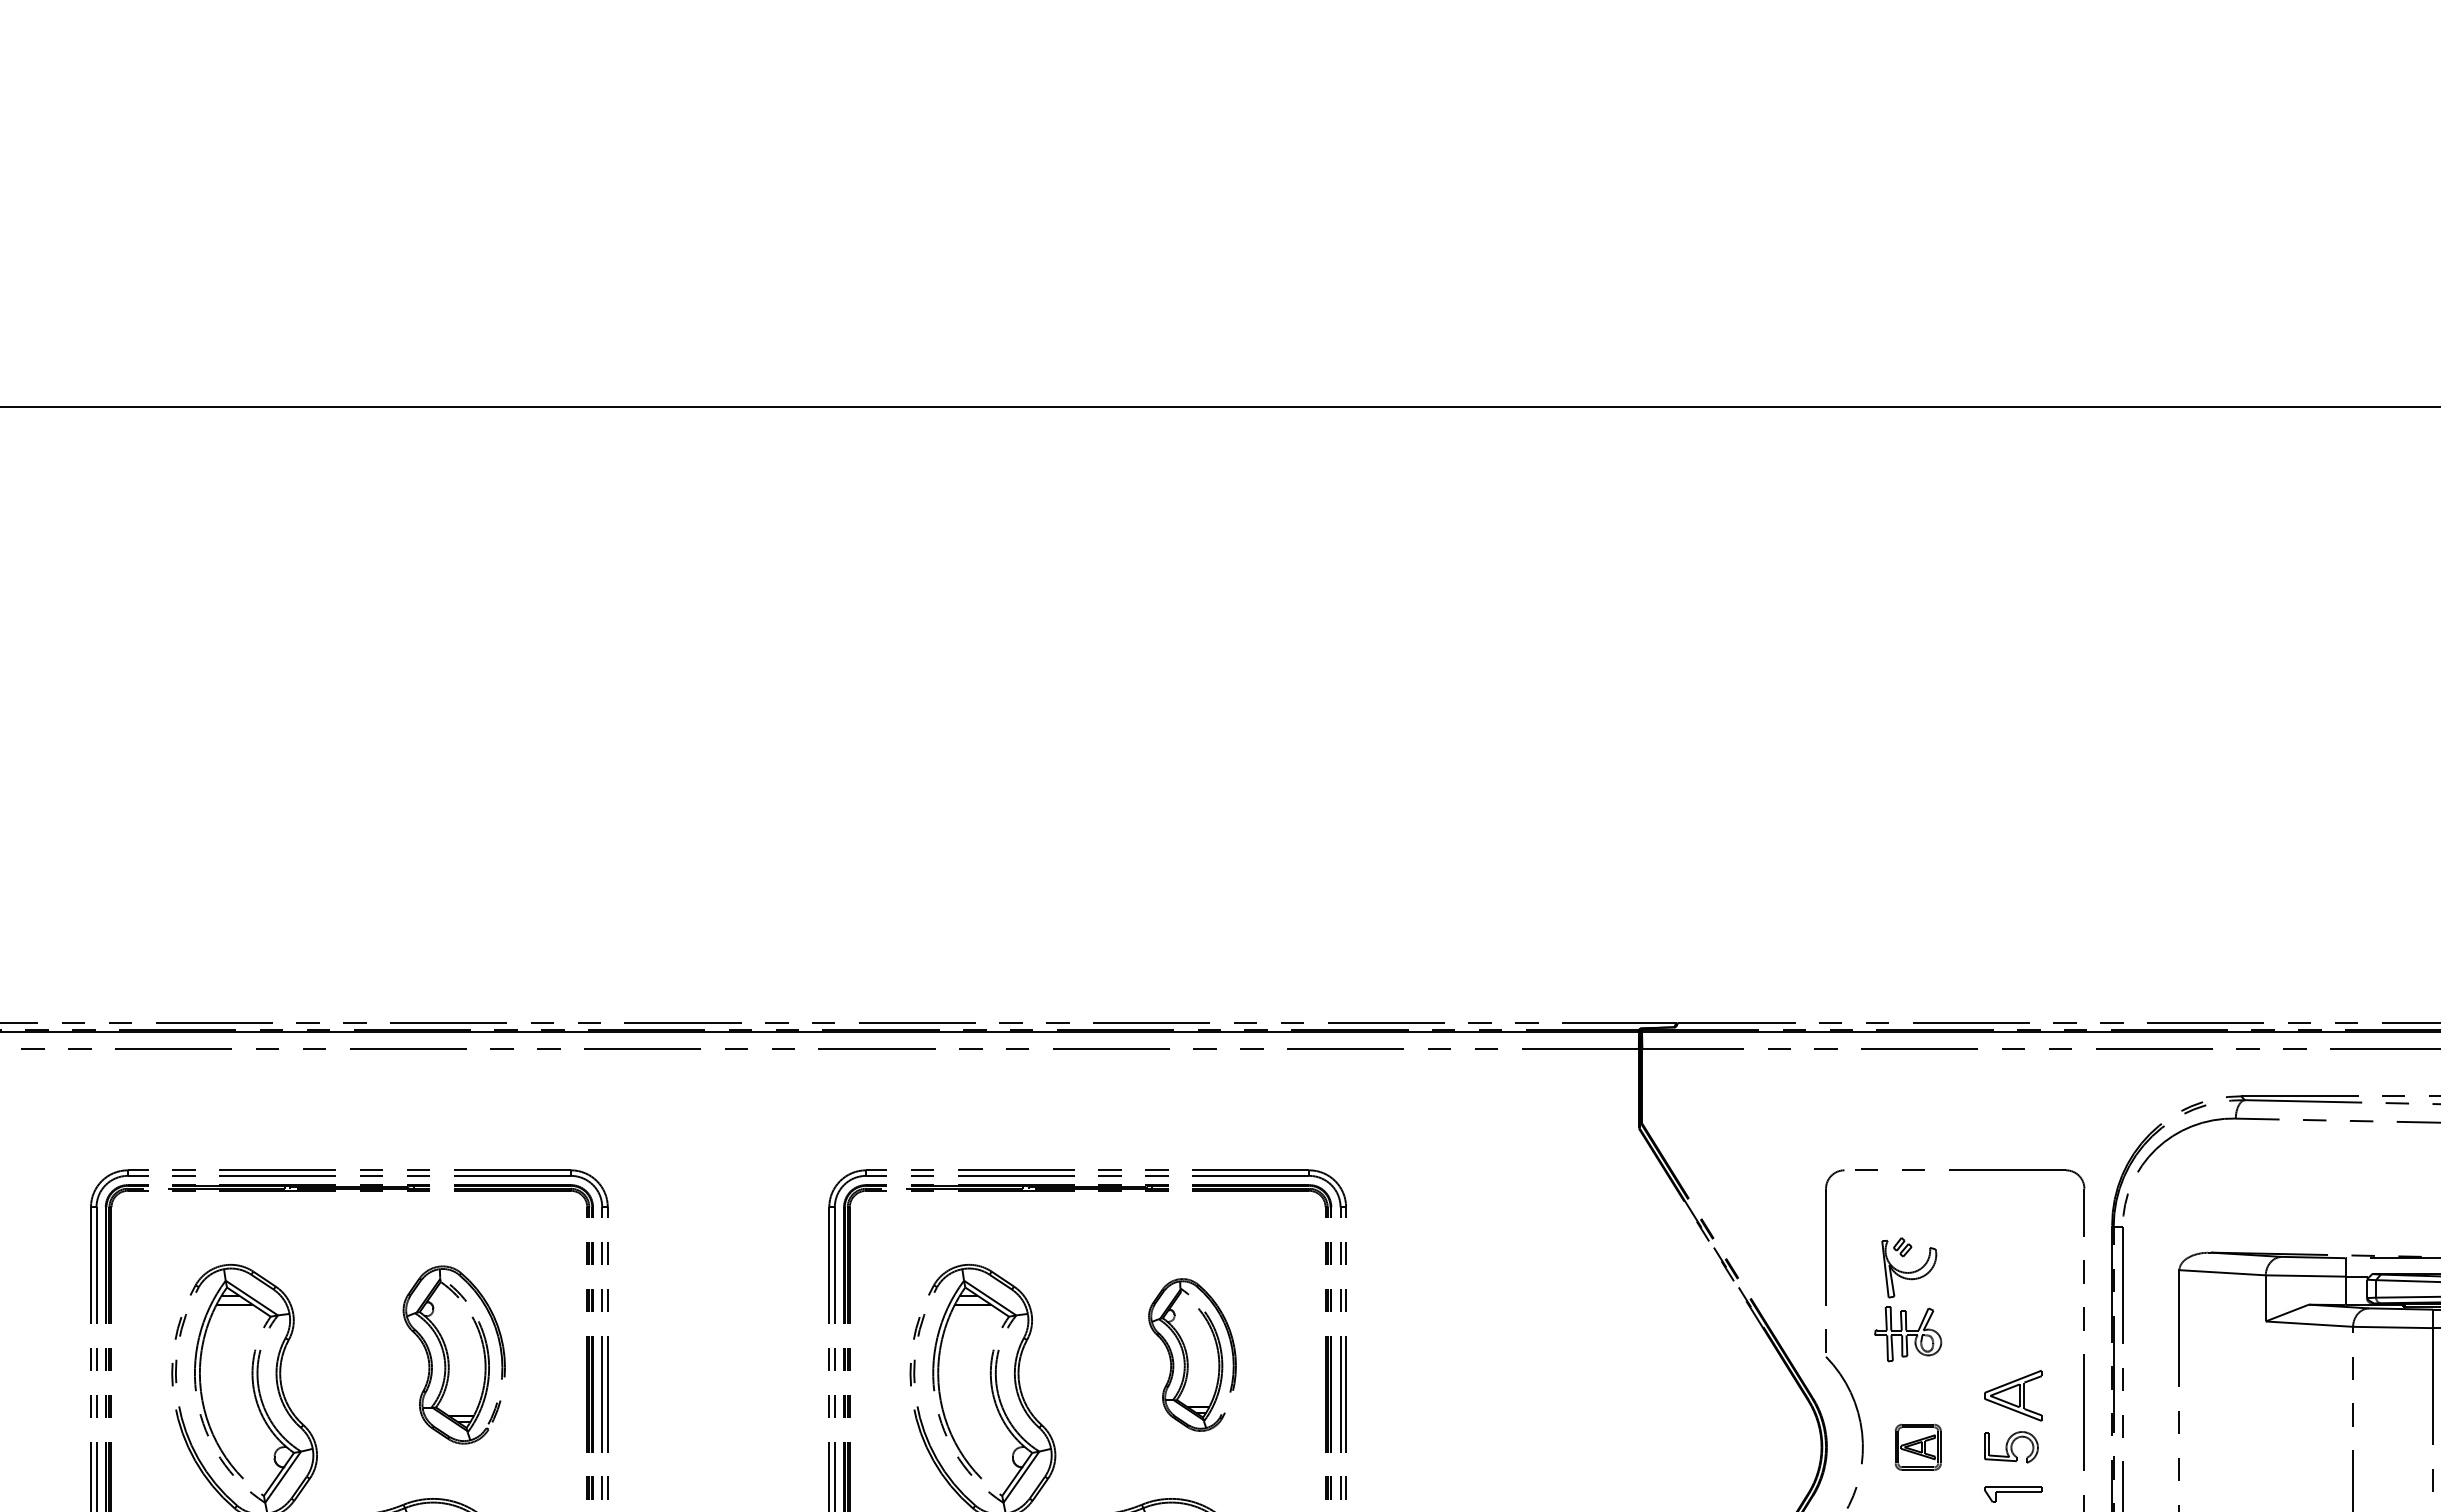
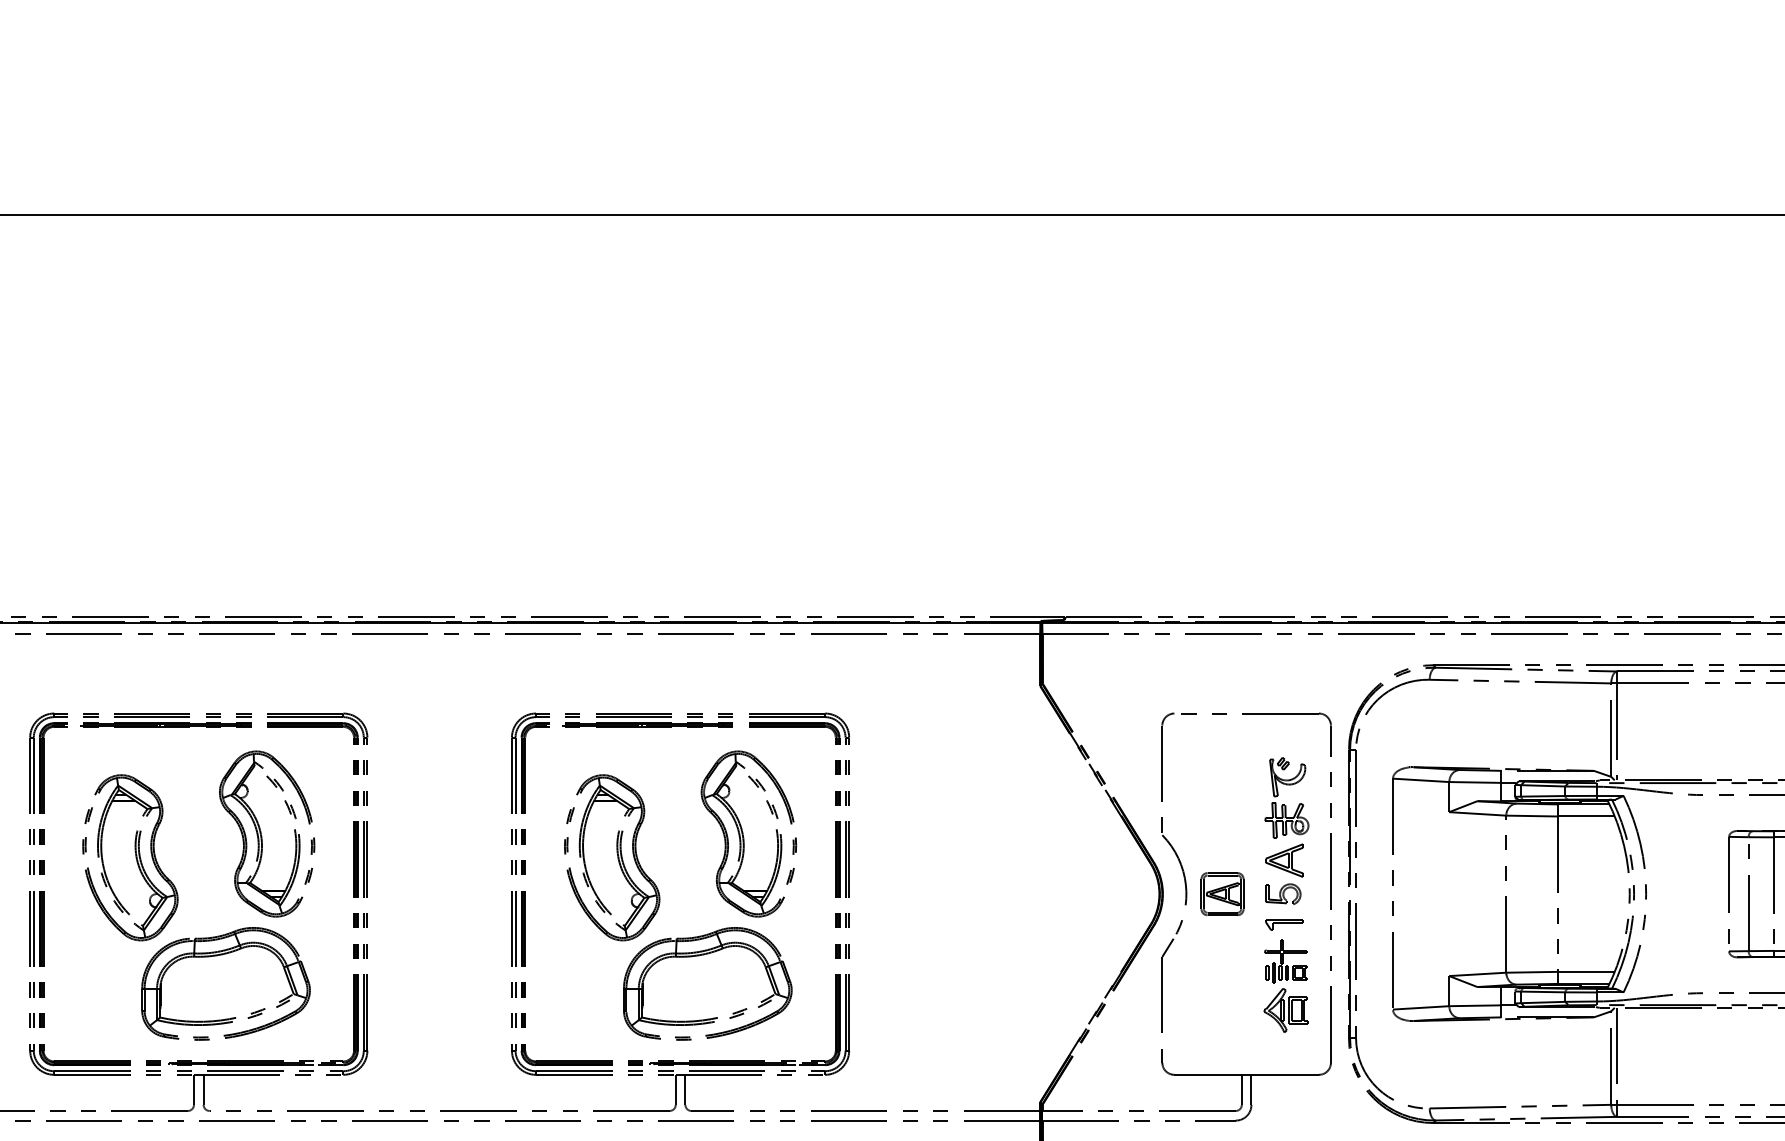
part: (1904, 1309) -> (1284, 804), moved
part: (454, 1354) -> (267, 833), size x1.43
part: (1191, 1354) -> (748, 833), size x1.67
part: (1918, 1447) -> (1222, 894), size x1.43

